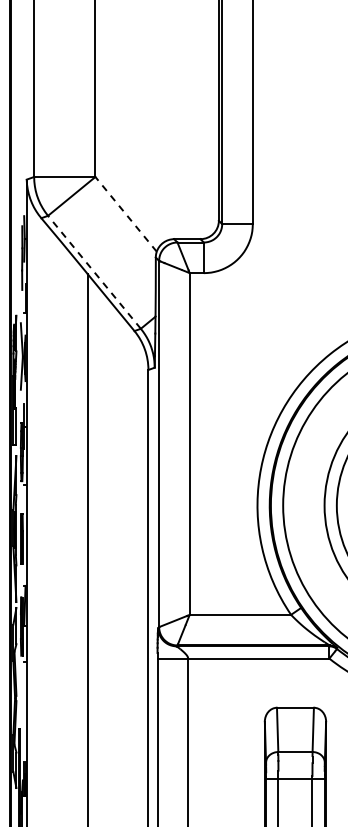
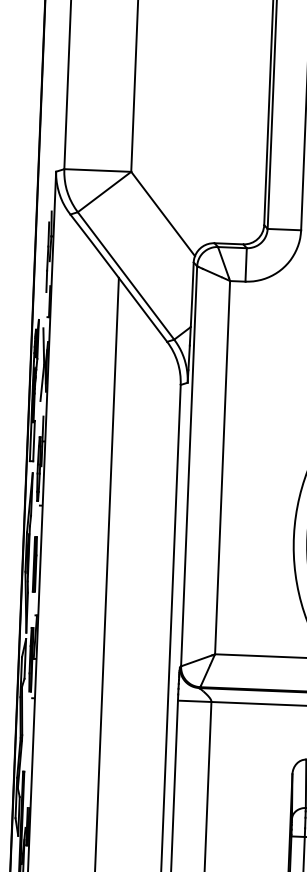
line: (125, 213) -> (162, 213), dashed -> solid
line: (94, 271) -> (126, 275), dashed -> solid

